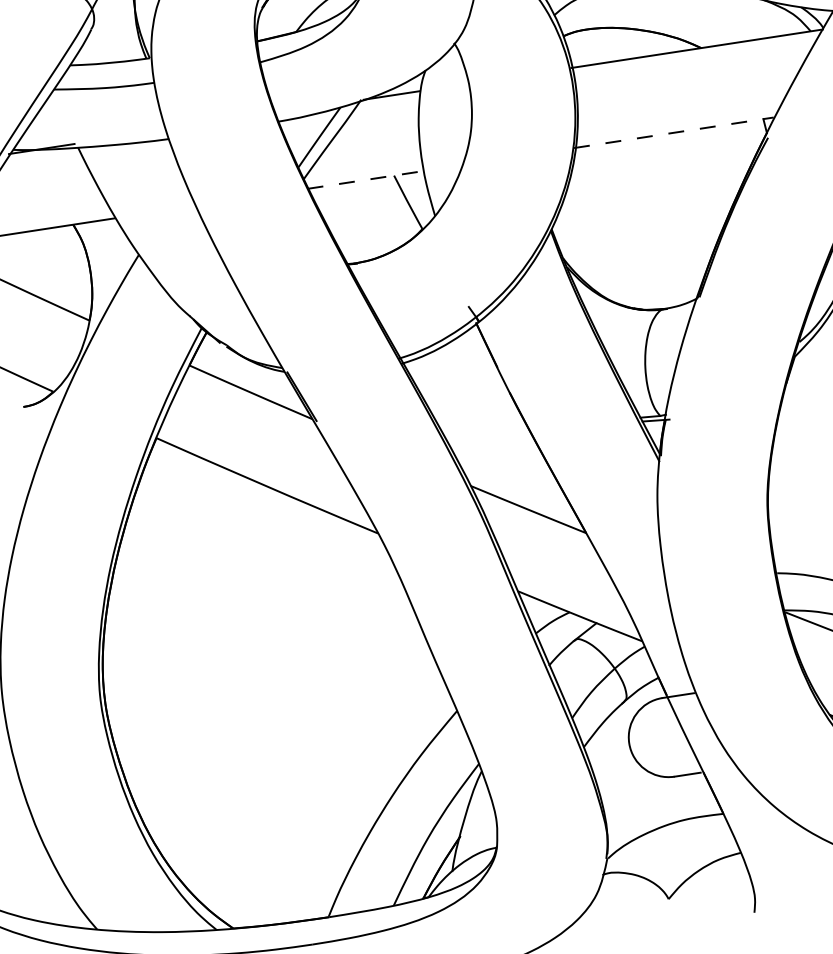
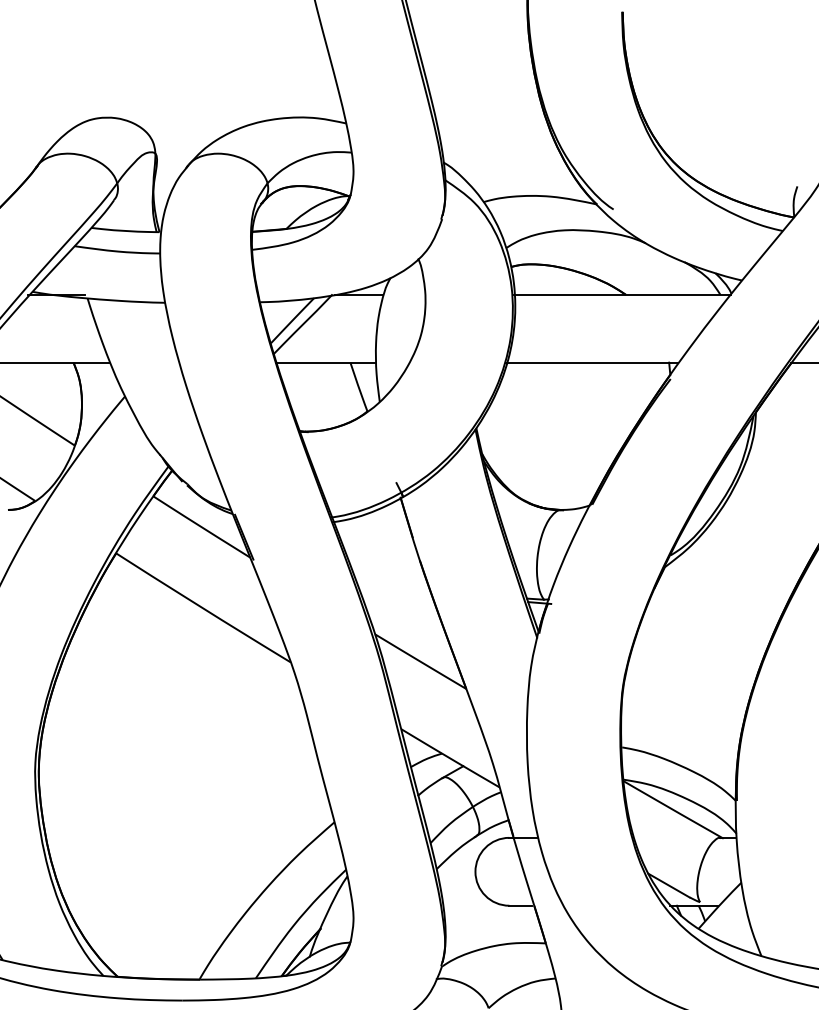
line: (674, 132) -> (592, 362), dashed -> solid
line: (365, 179) -> (325, 362), dashed -> solid

